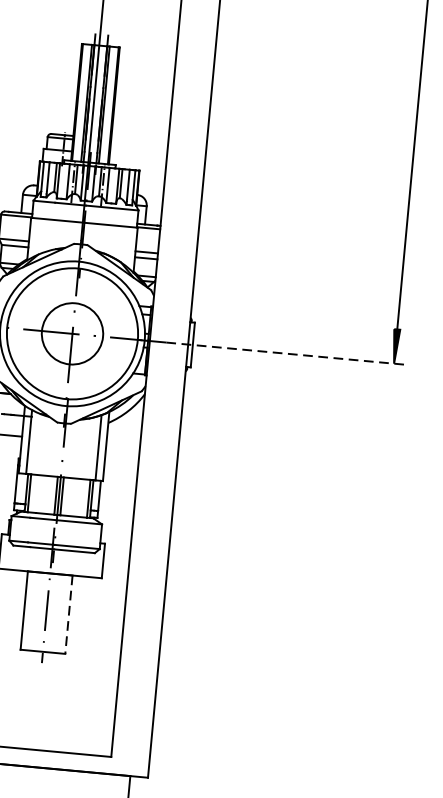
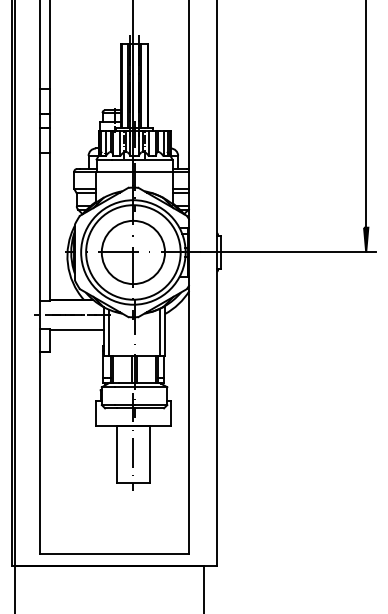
circle: (72, 333) -> (133, 252), size x1.43
line: (288, 353) -> (289, 252), dashed -> solid
line: (68, 615) -> (149, 454), dashed -> solid

